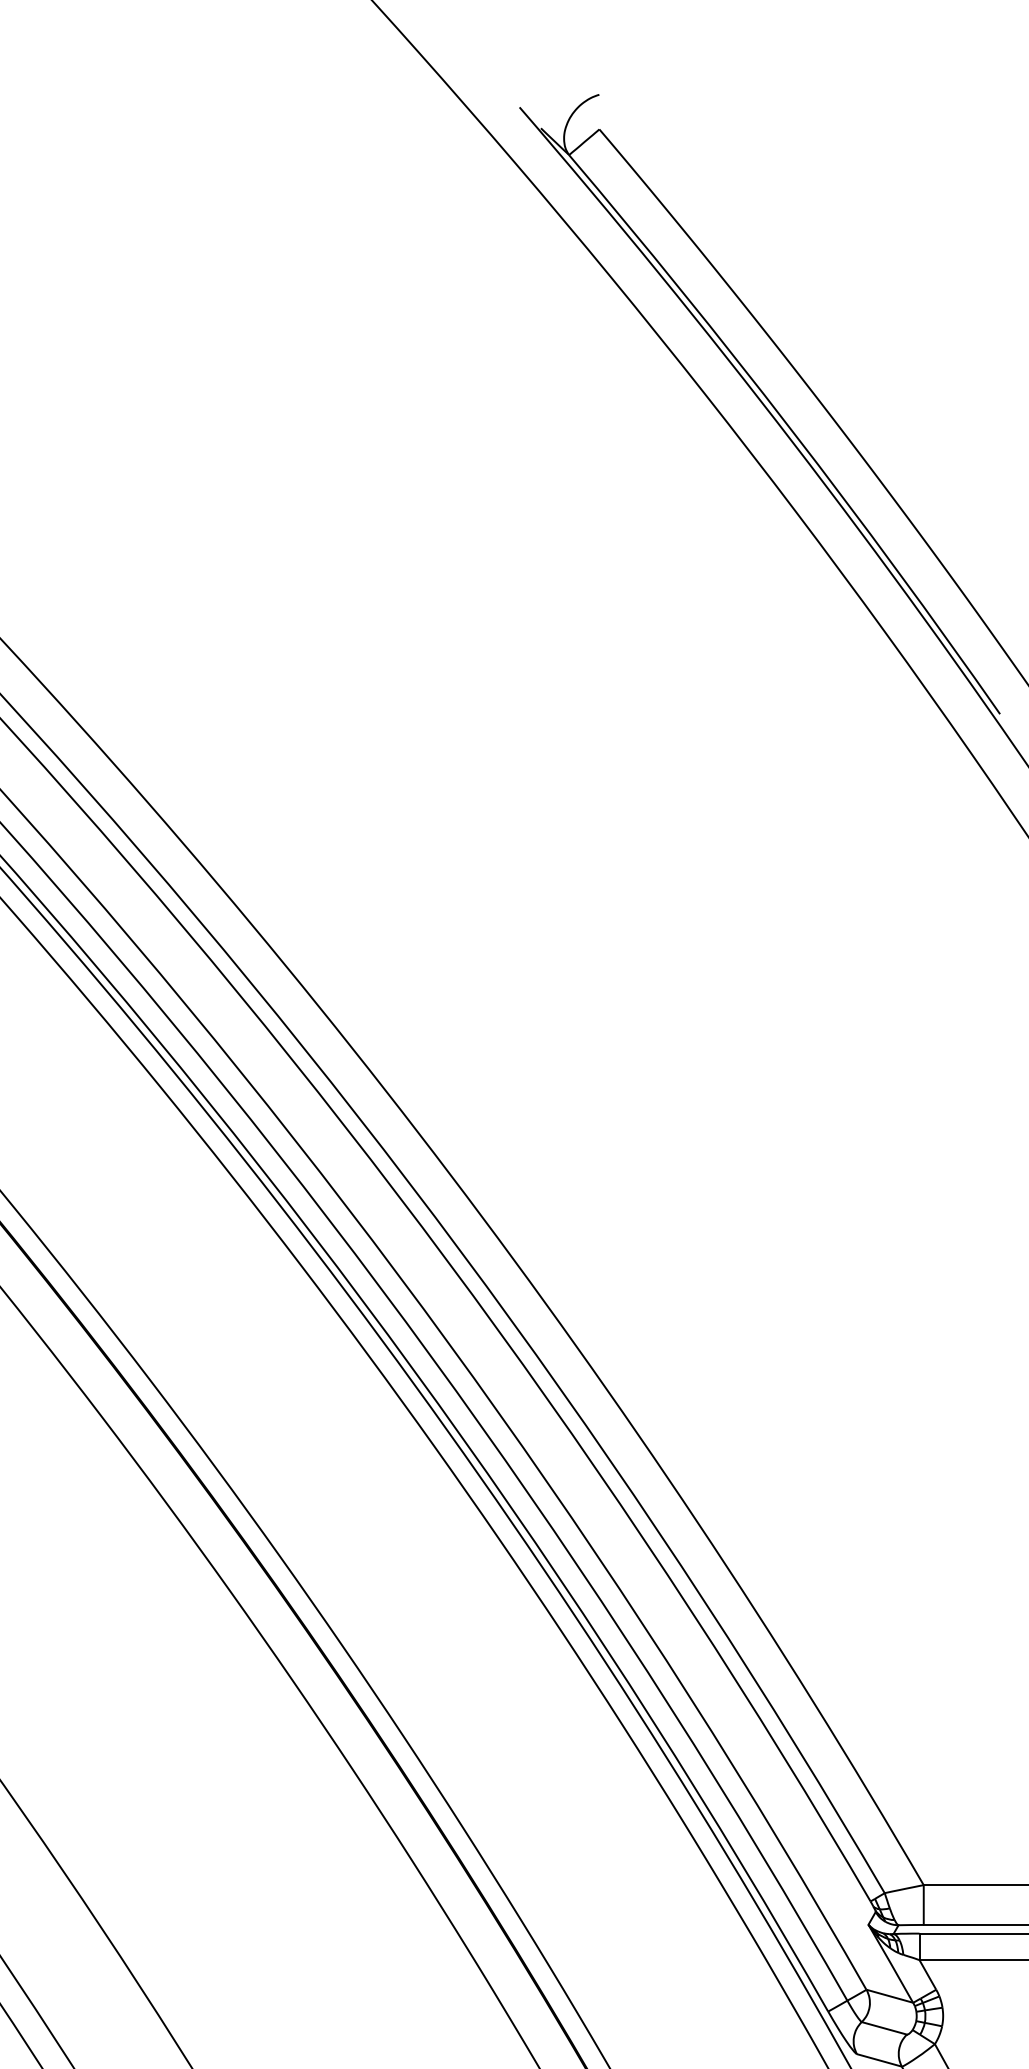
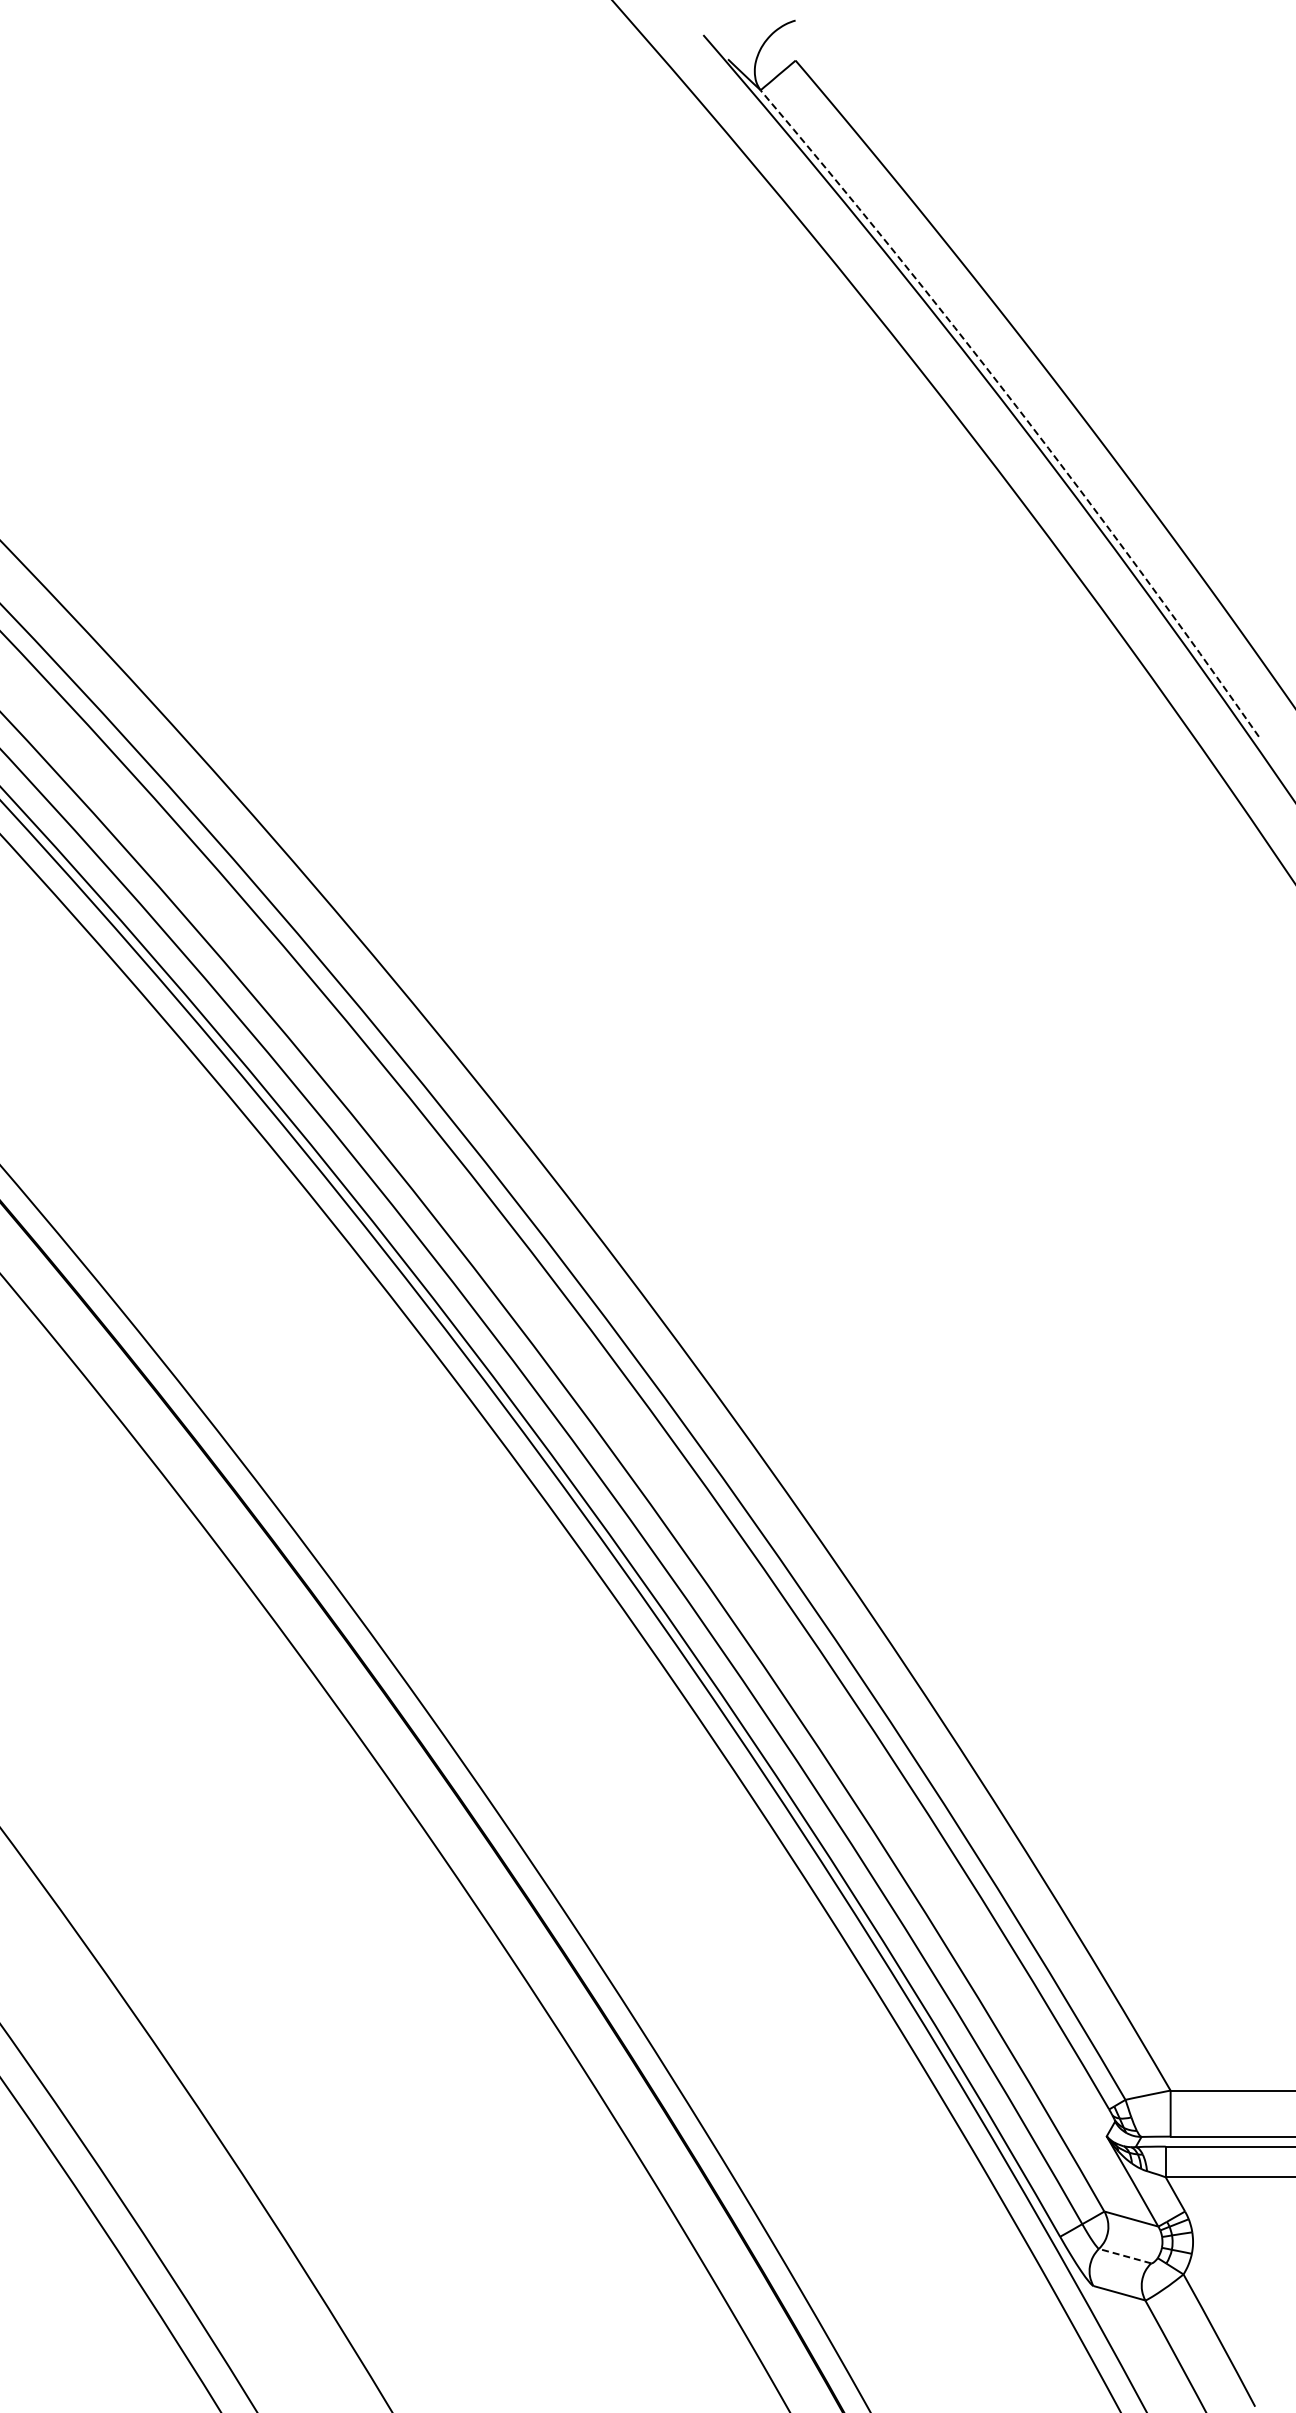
arc: (791, 429) -> (1017, 407), solid -> dashed
line: (883, 2028) -> (1124, 2256), solid -> dashed

